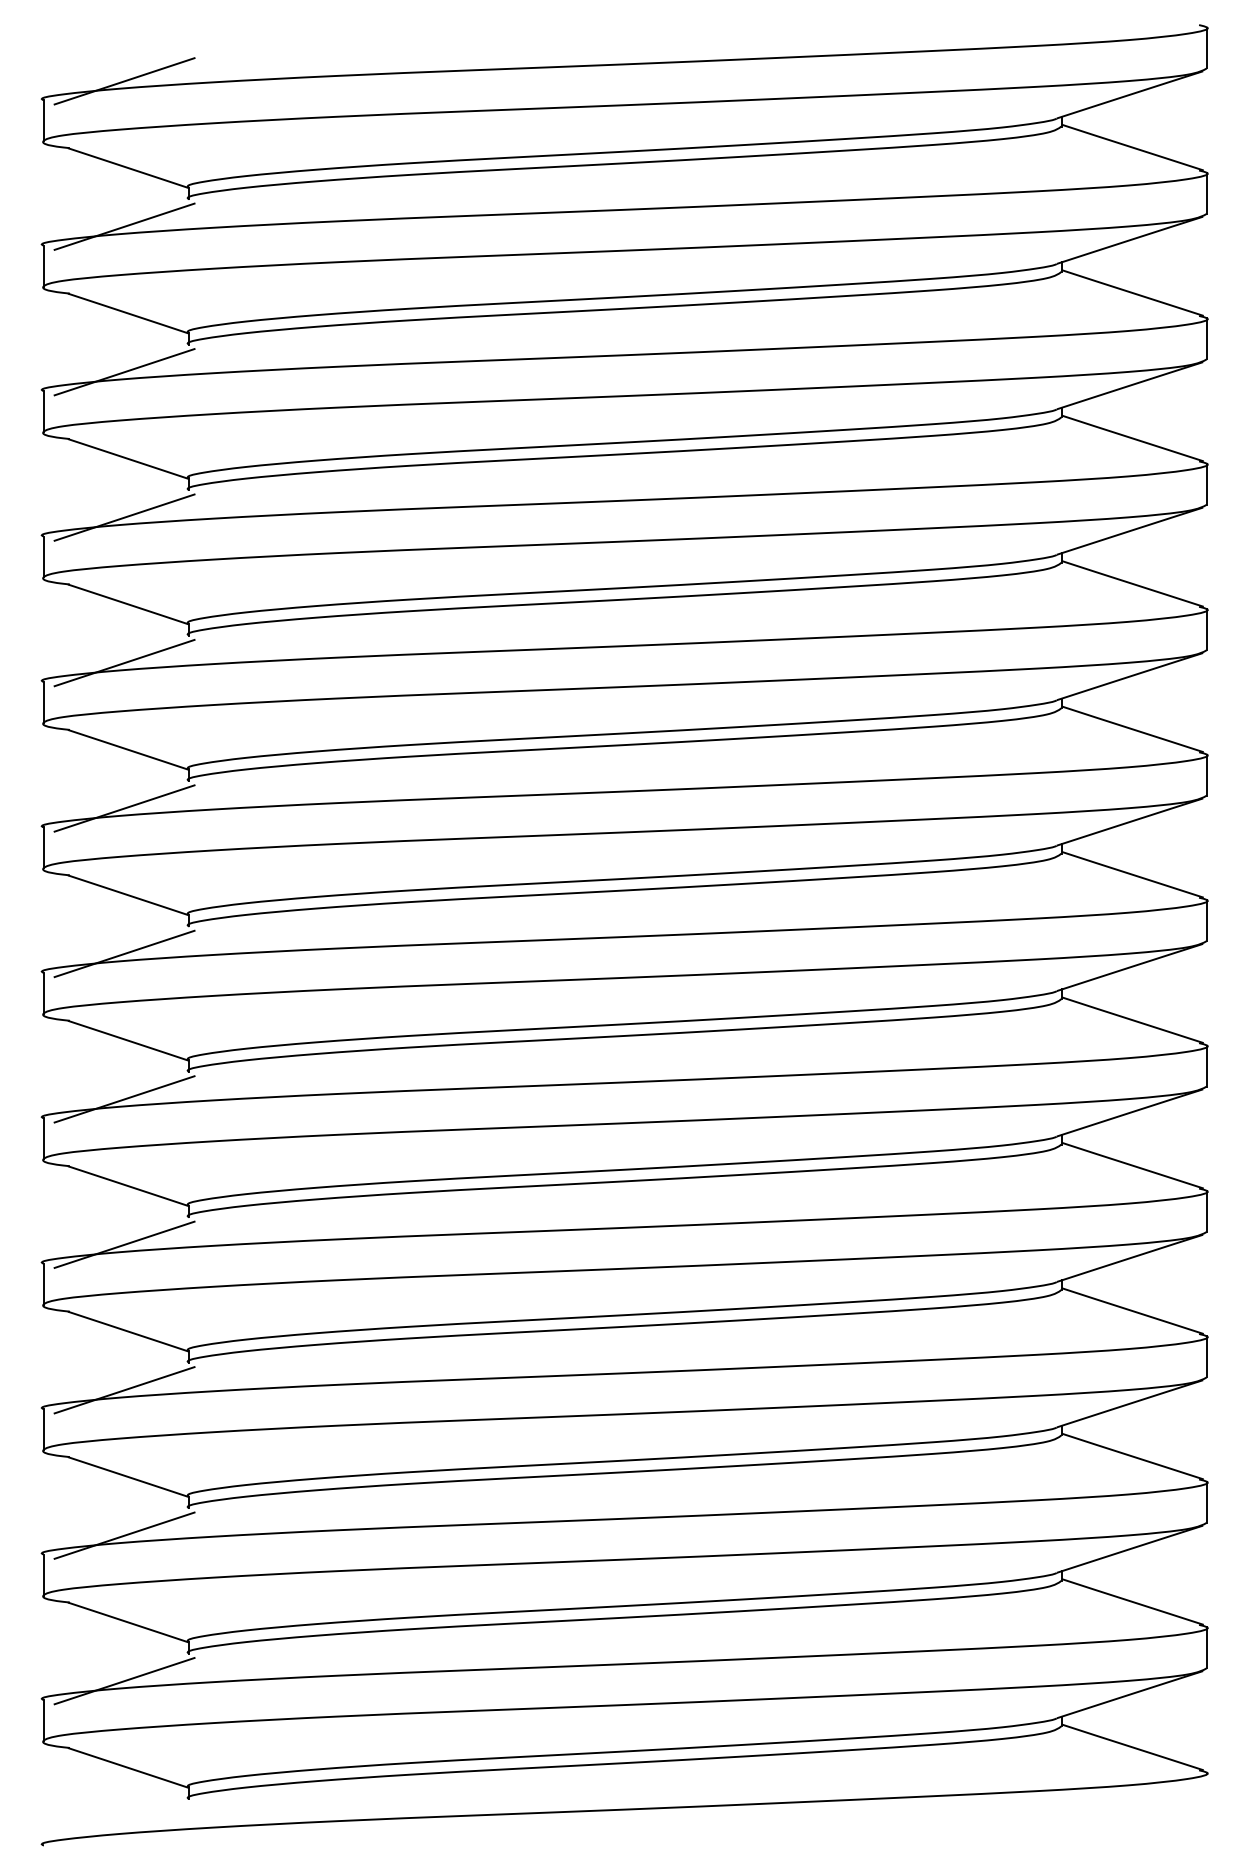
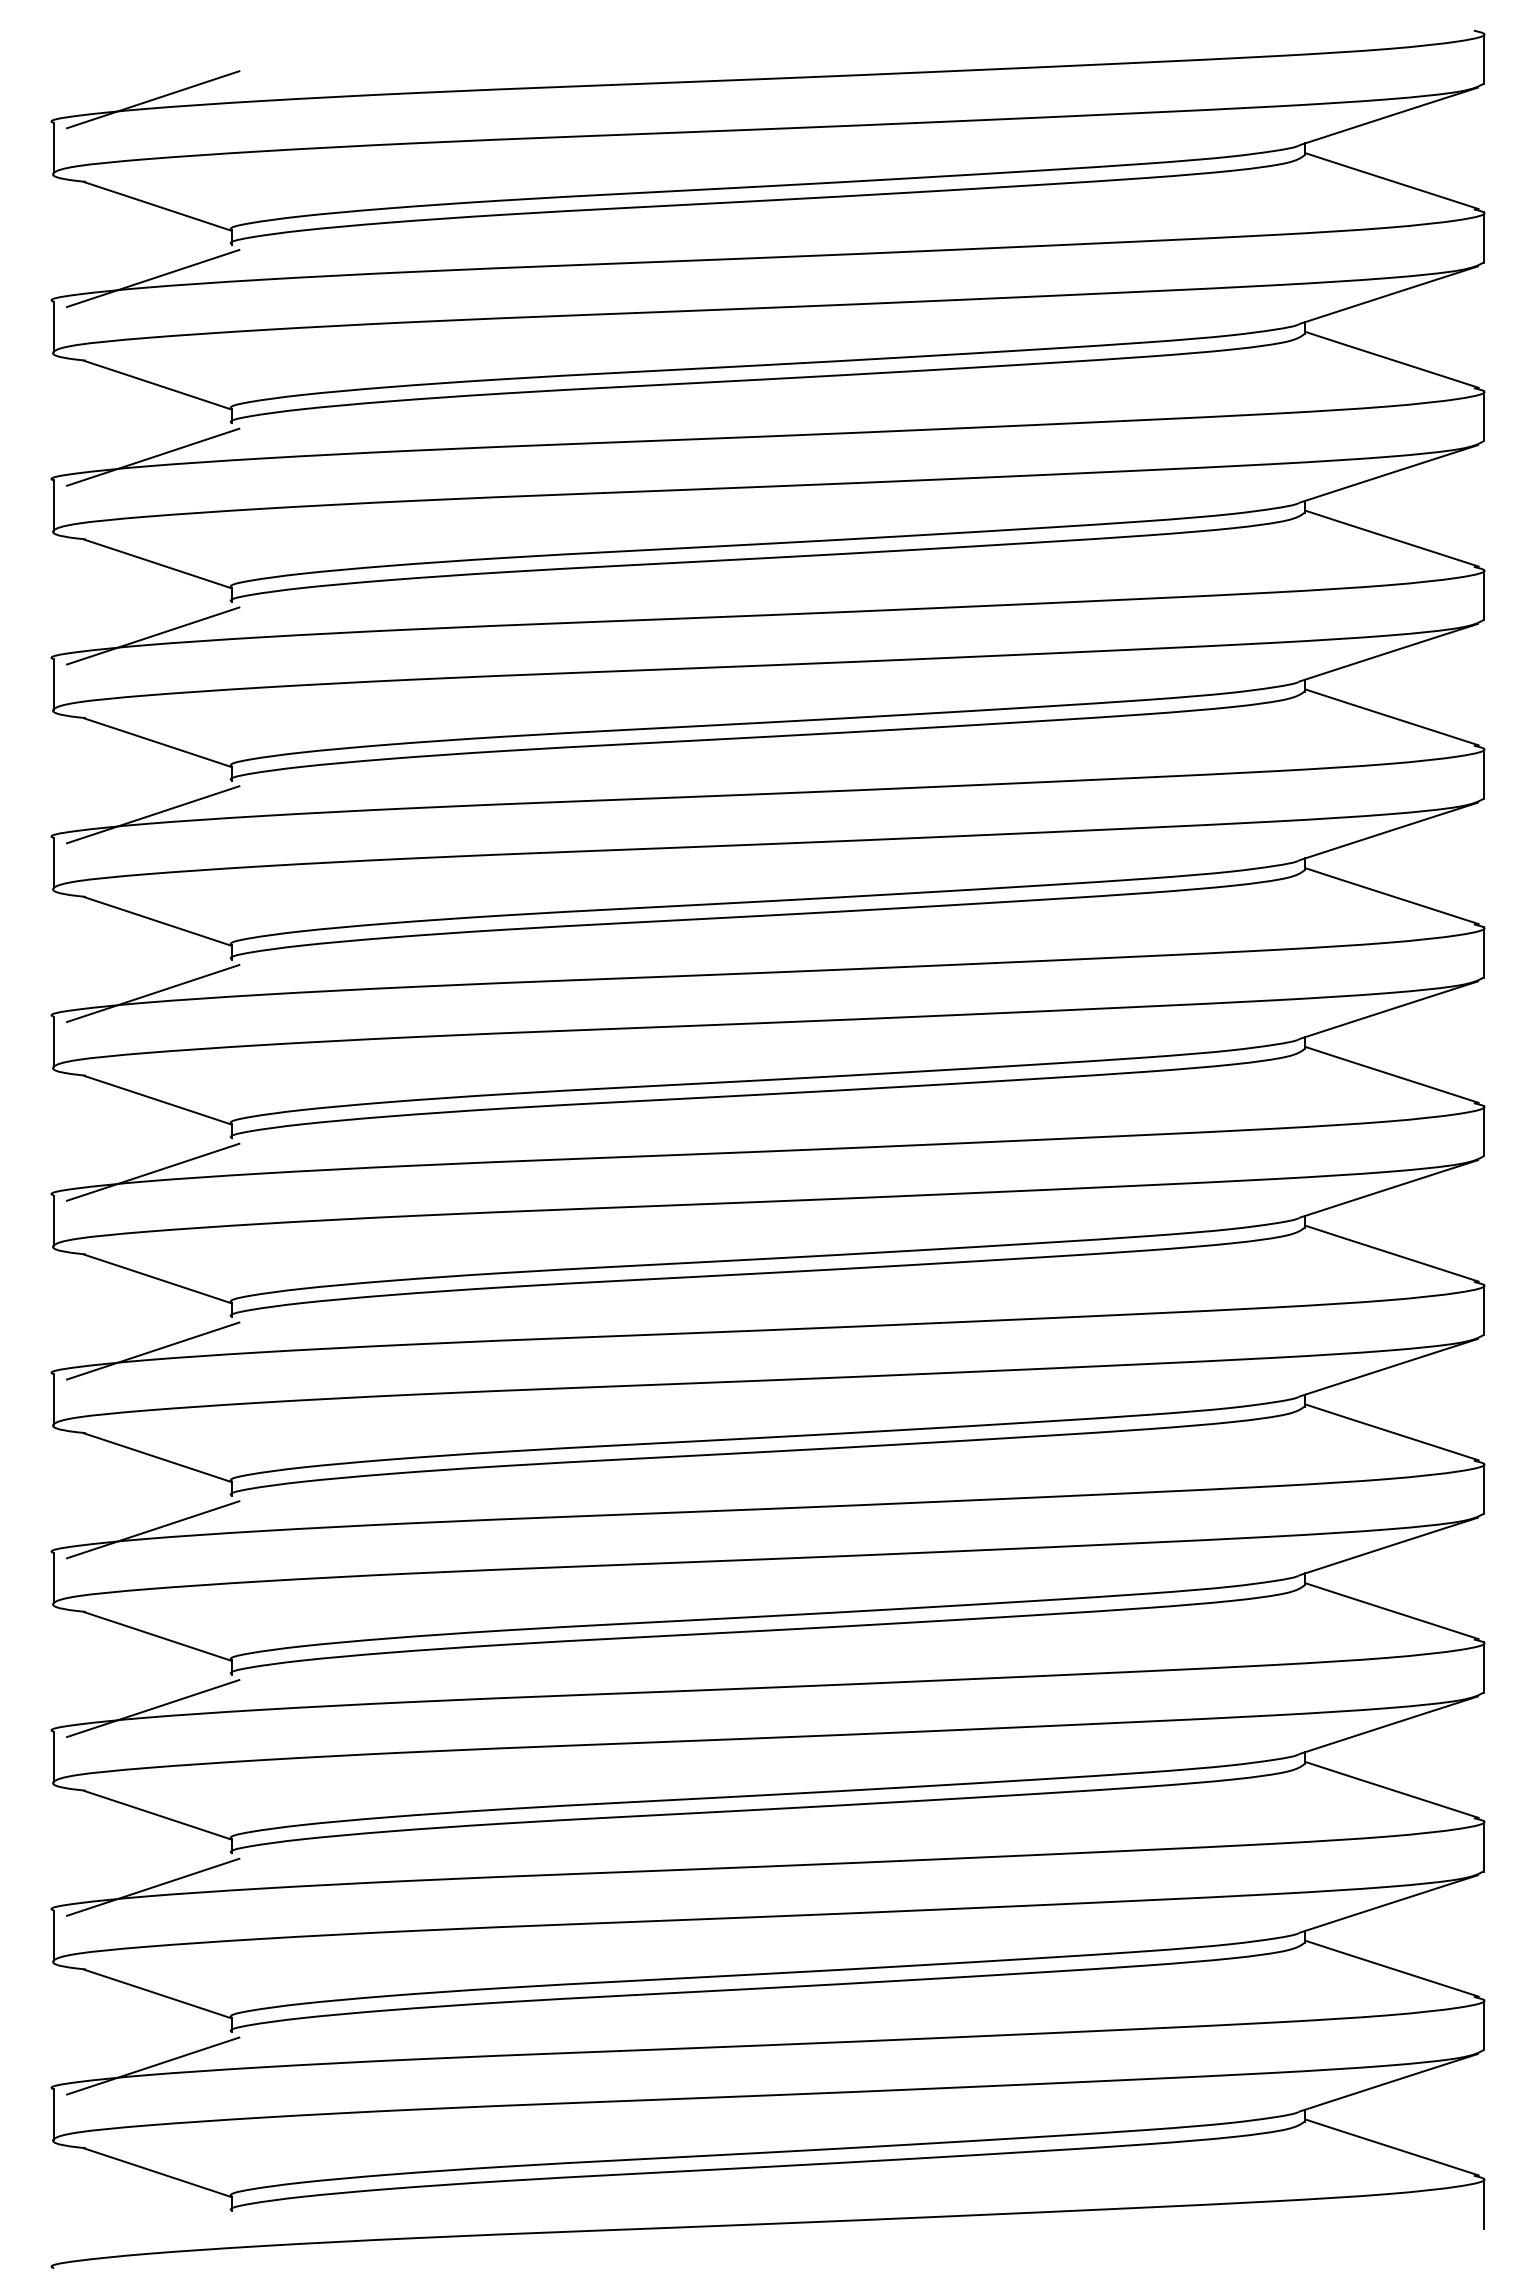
line: (1206, 1792) -> (1483, 2203), added

